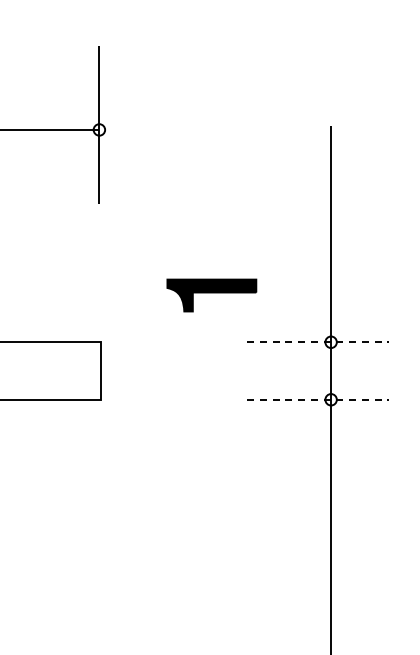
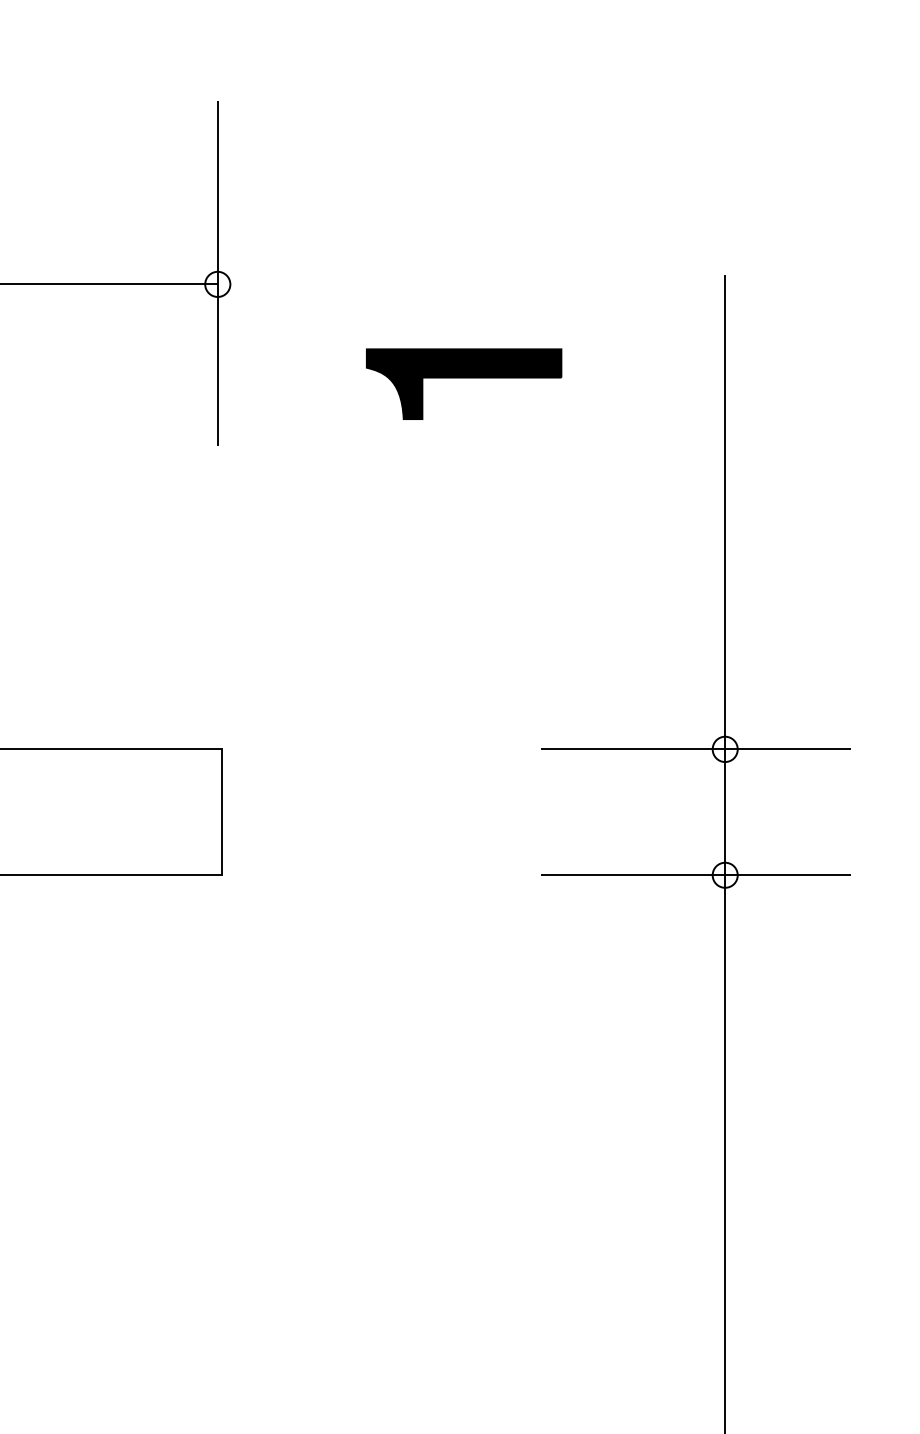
part: (211, 295) -> (463, 384), moved
line: (317, 342) -> (695, 749), dashed -> solid
line: (317, 399) -> (695, 874), dashed -> solid

